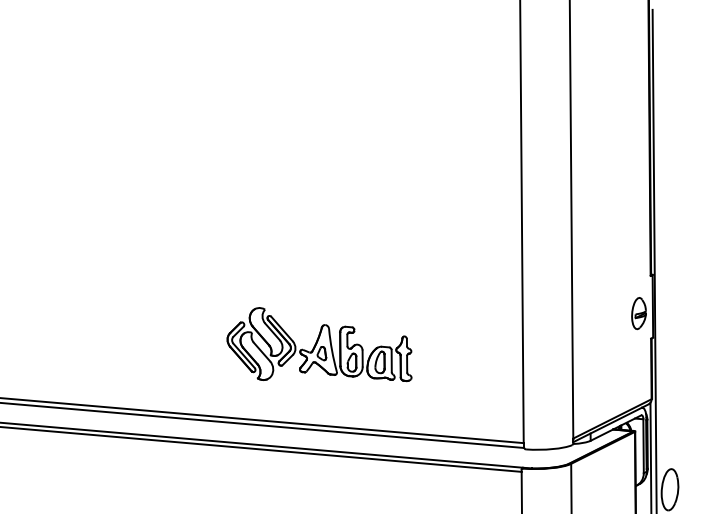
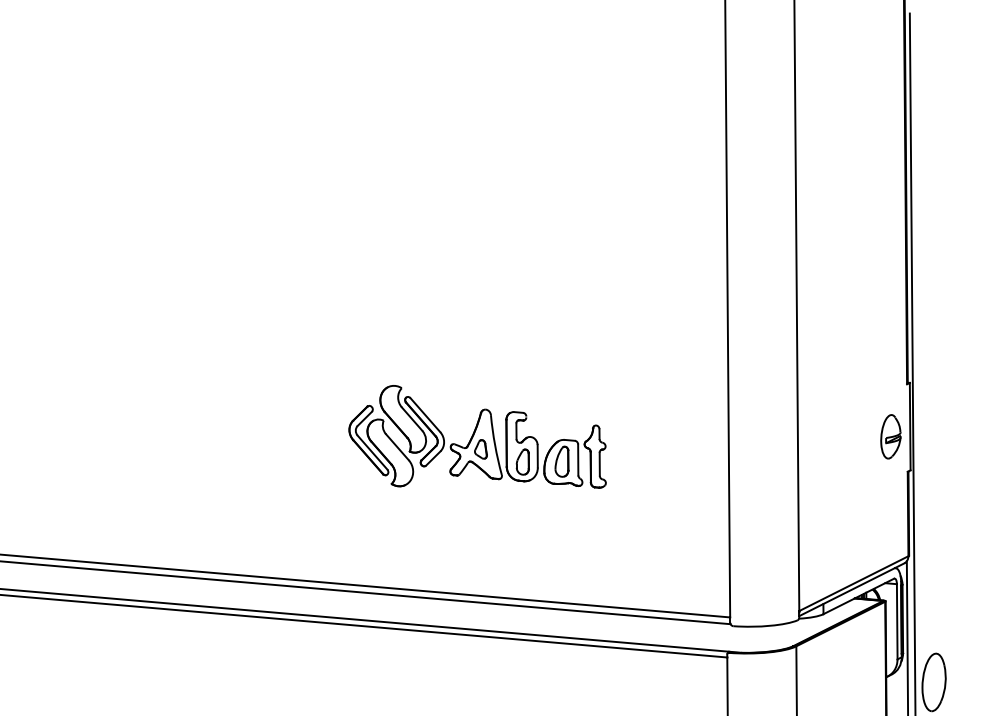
part: (319, 344) -> (477, 436), moved

